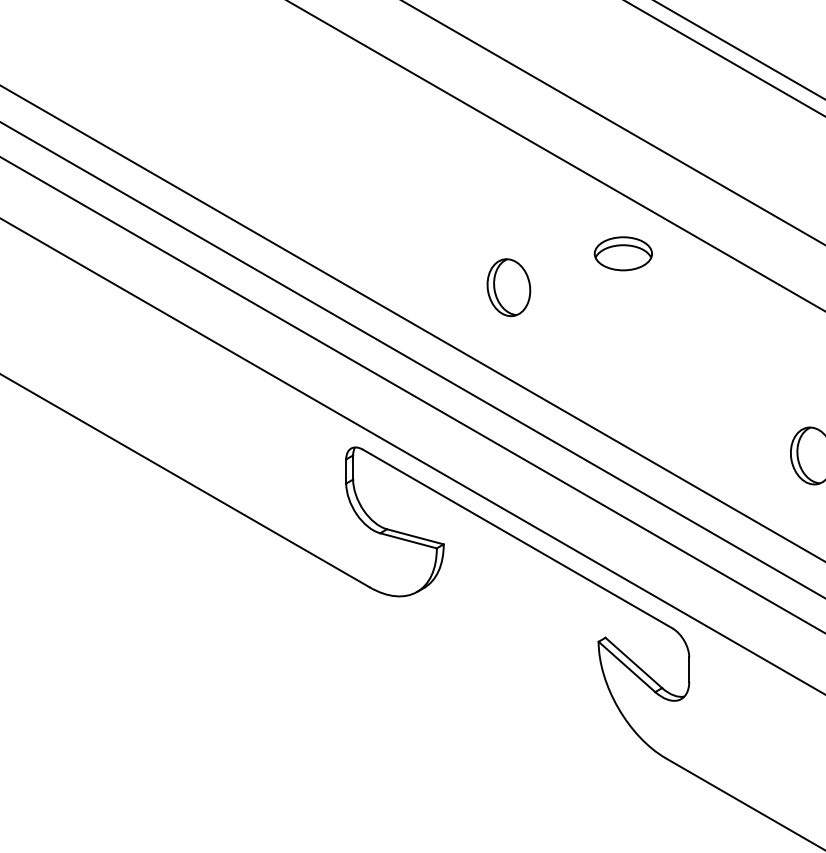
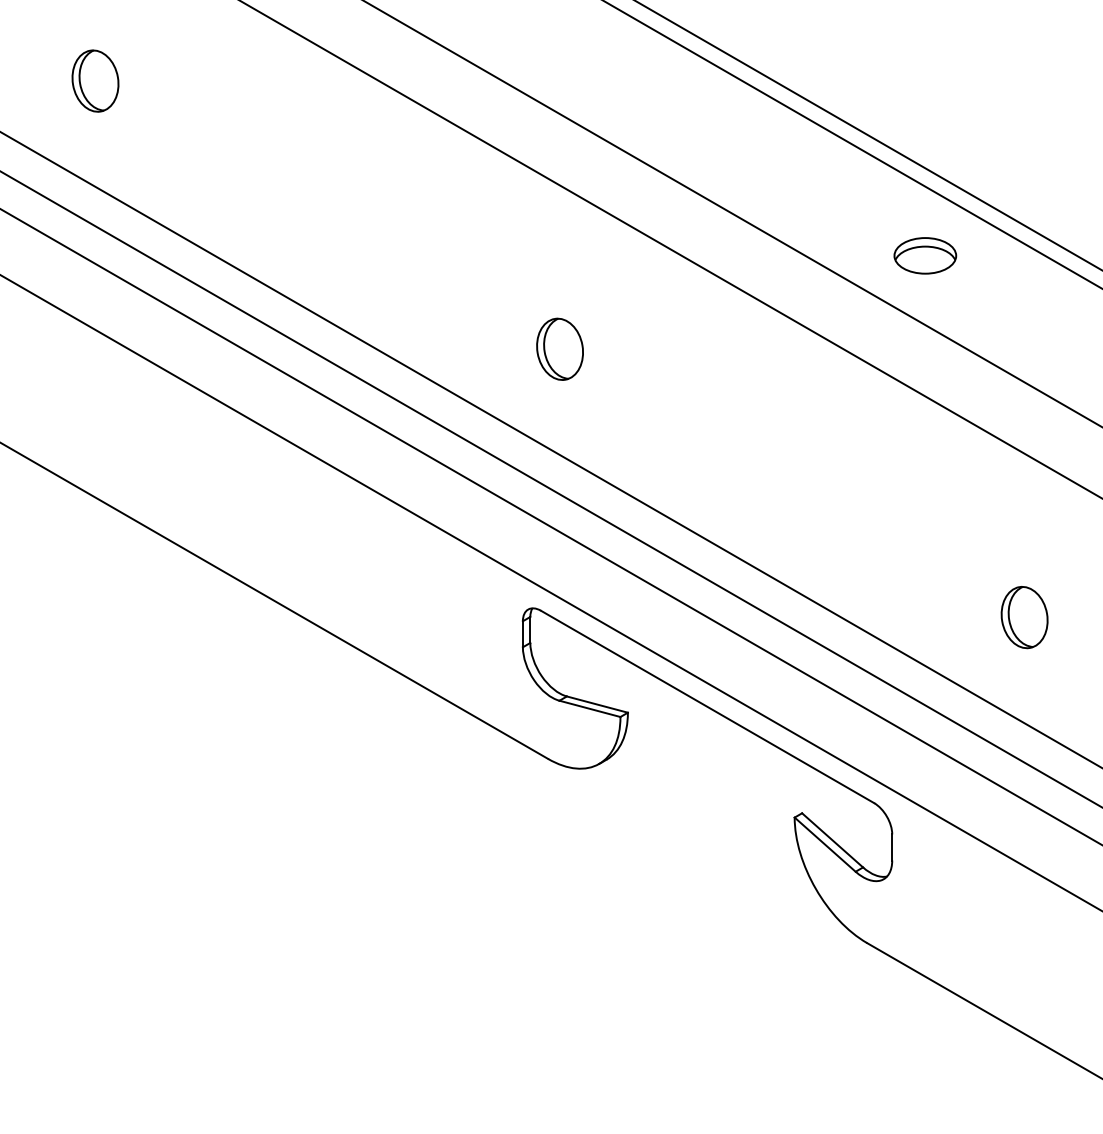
part: (623, 253) -> (925, 255), moved
part: (508, 286) -> (559, 348), moved

